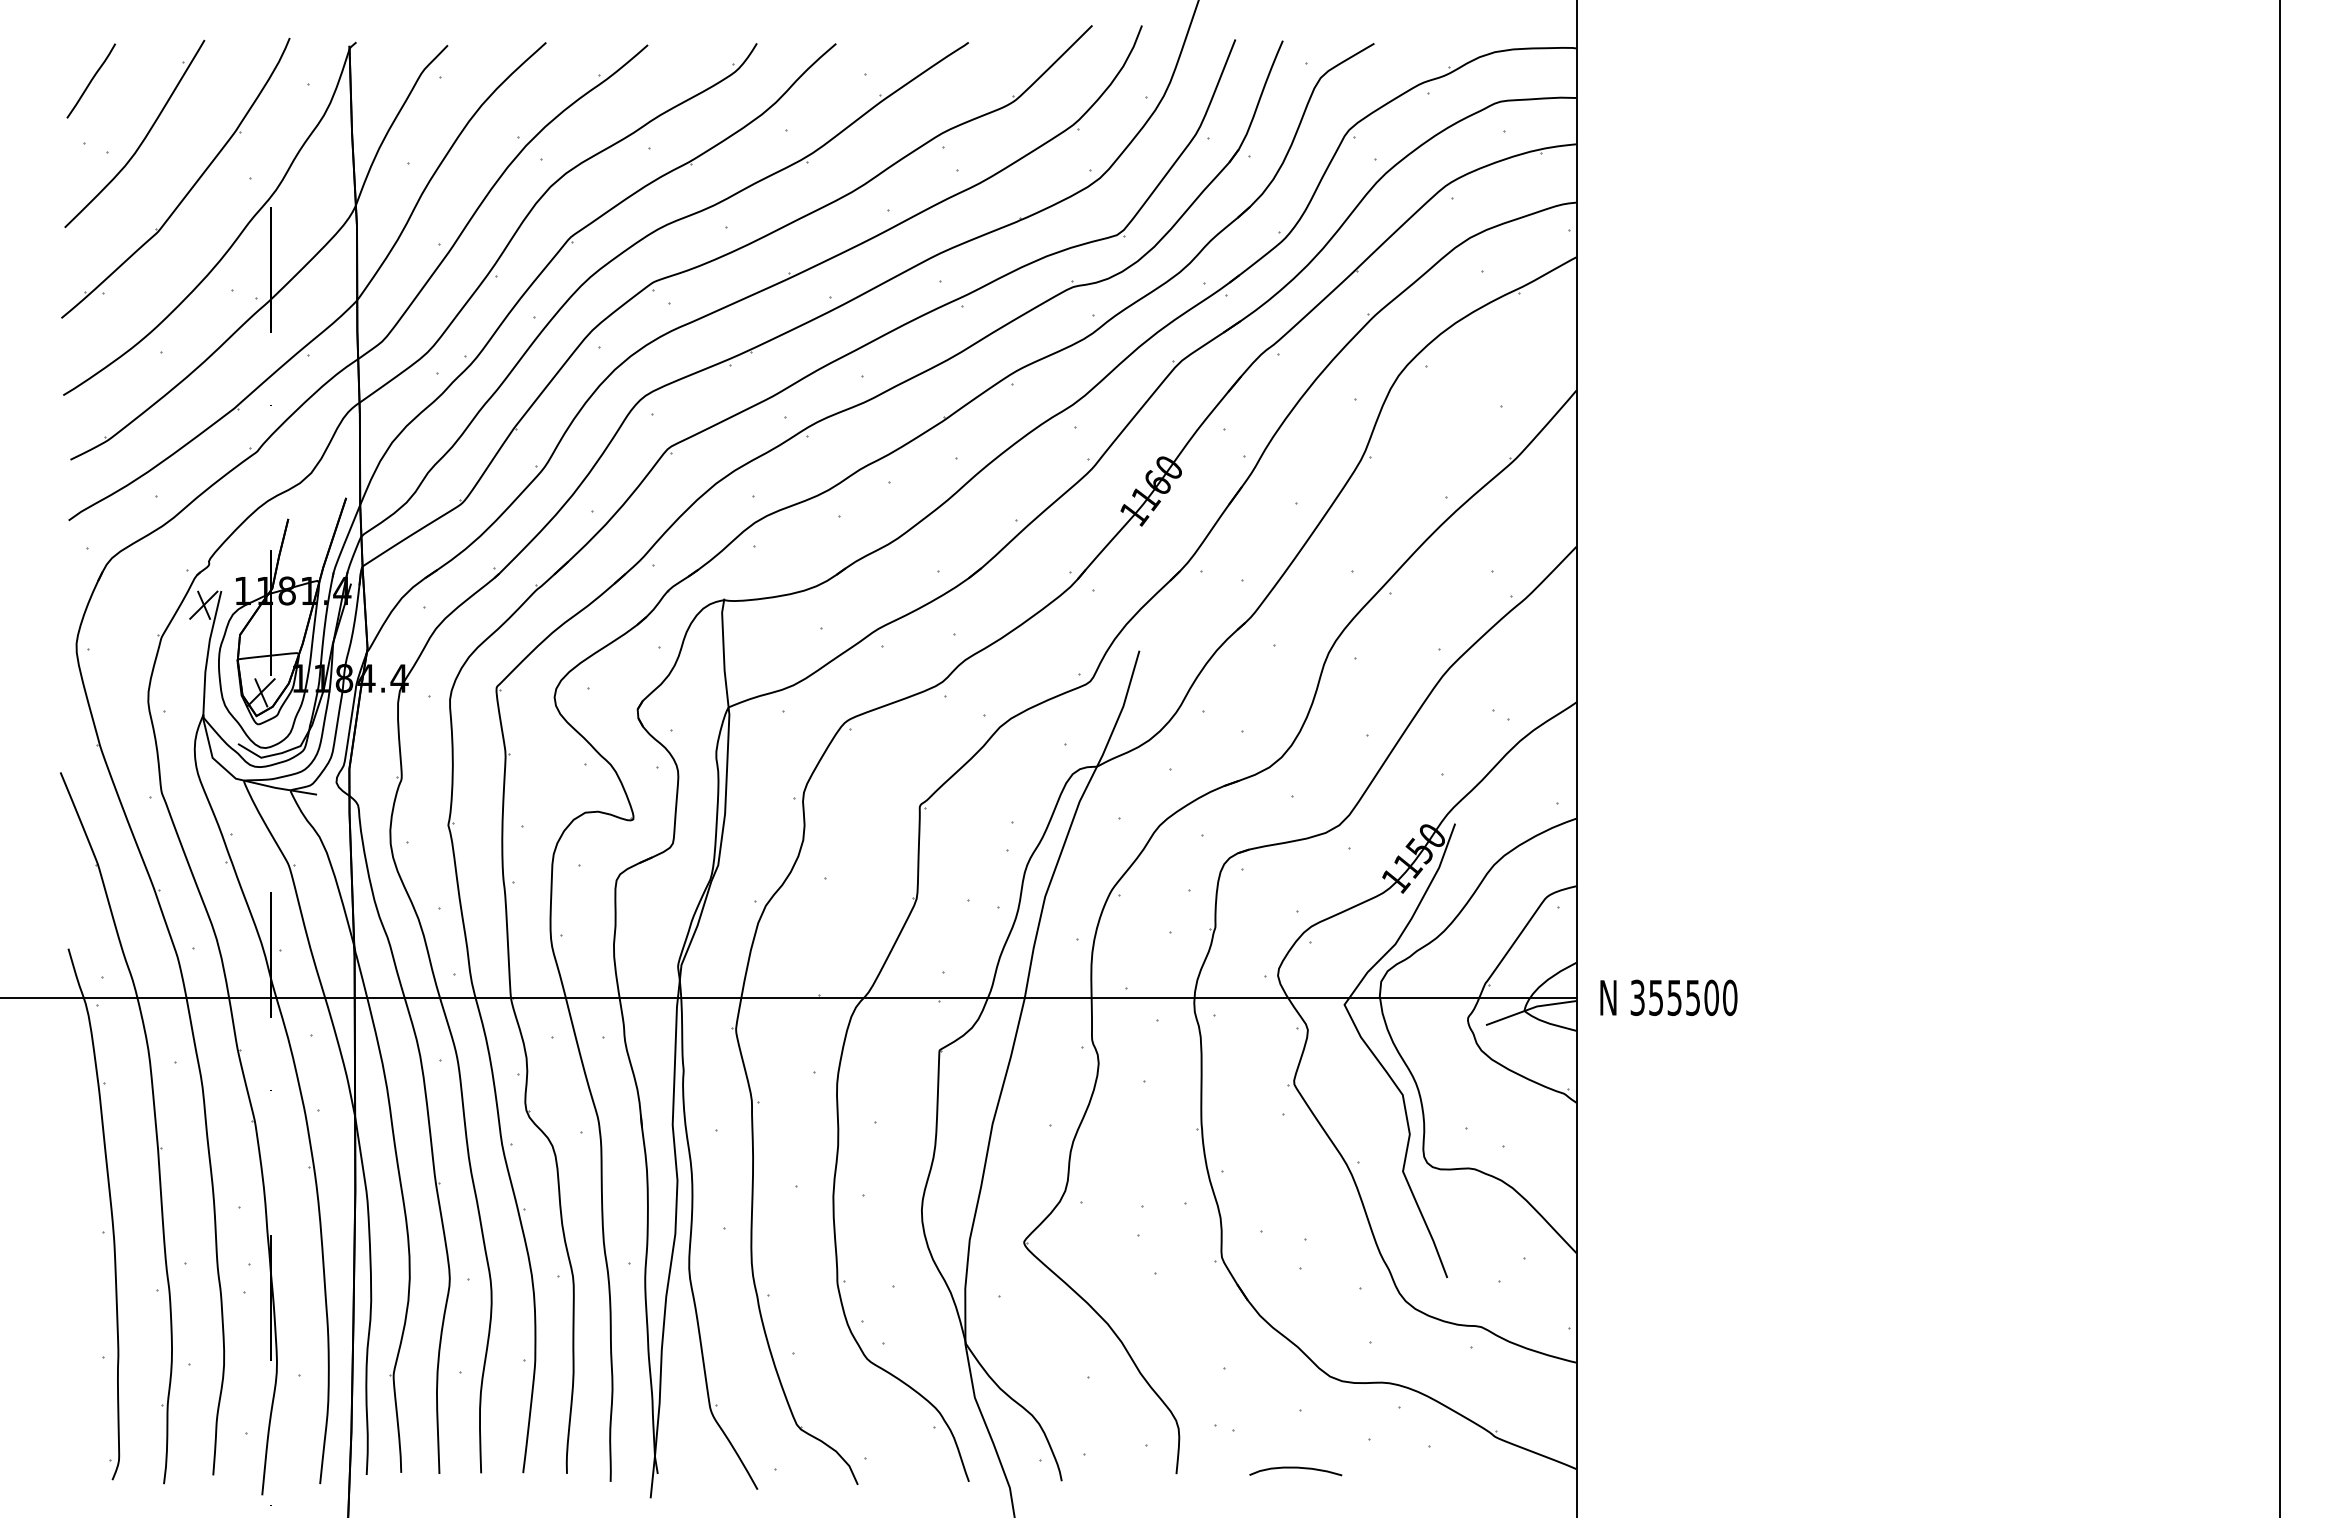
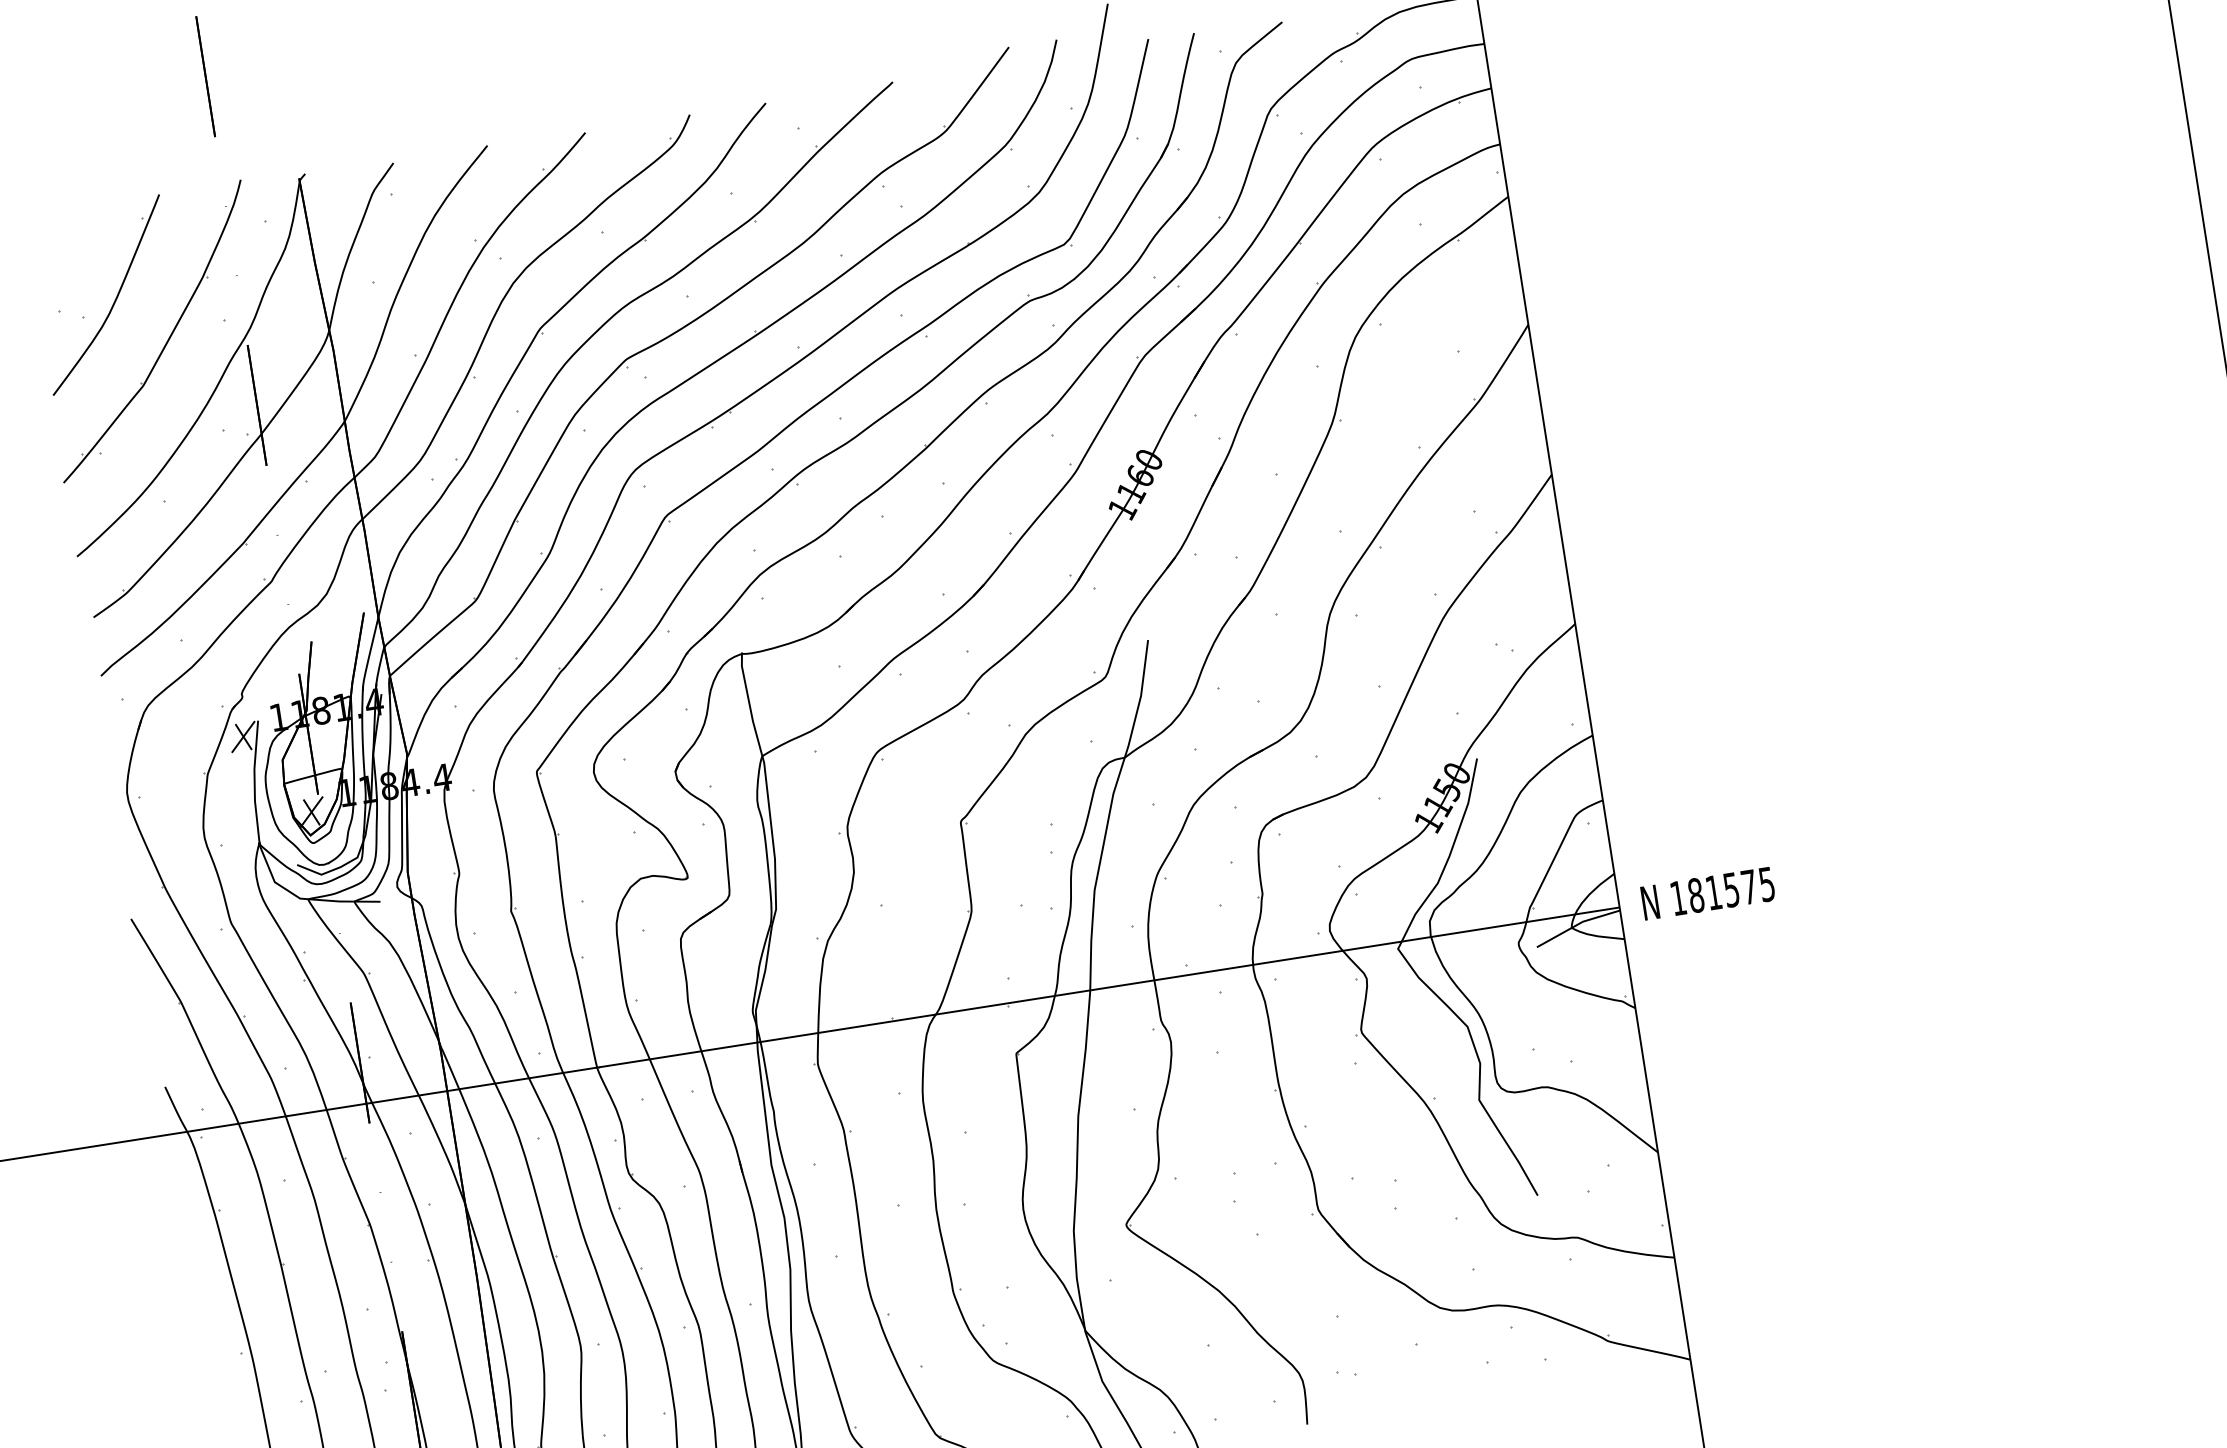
line: (91, 80) -> (56, 250), removed
text: (1683, 997) -> (1722, 891), 355500 -> 181575
curve: (1295, 1468) -> (1420, 1401), removed

